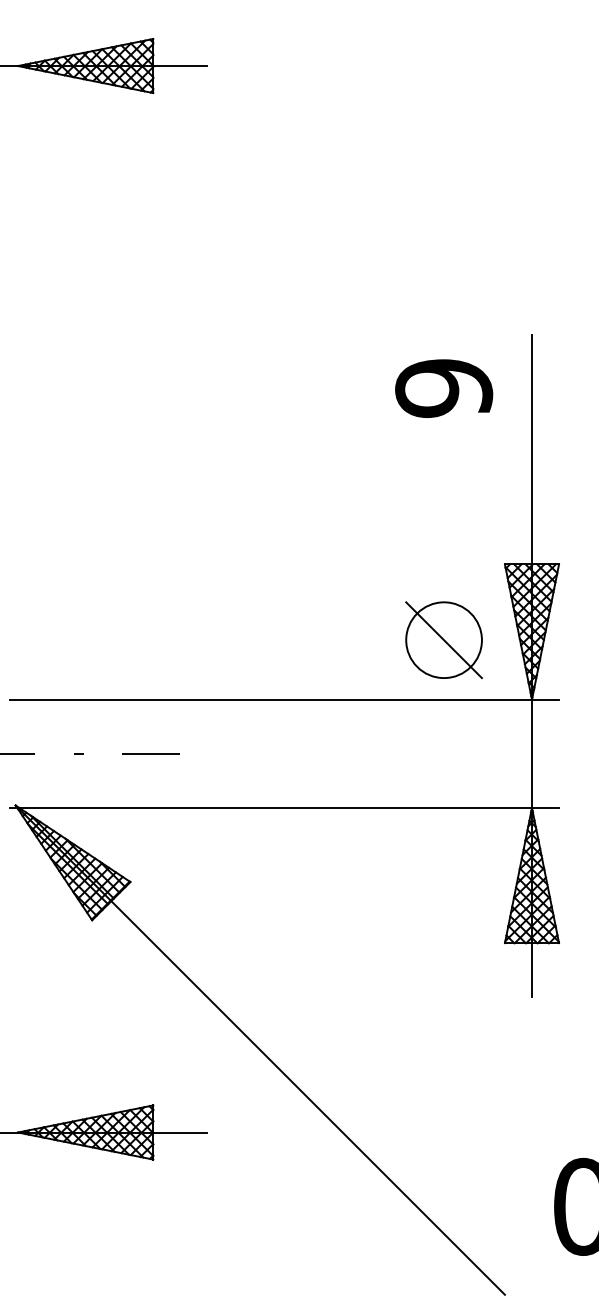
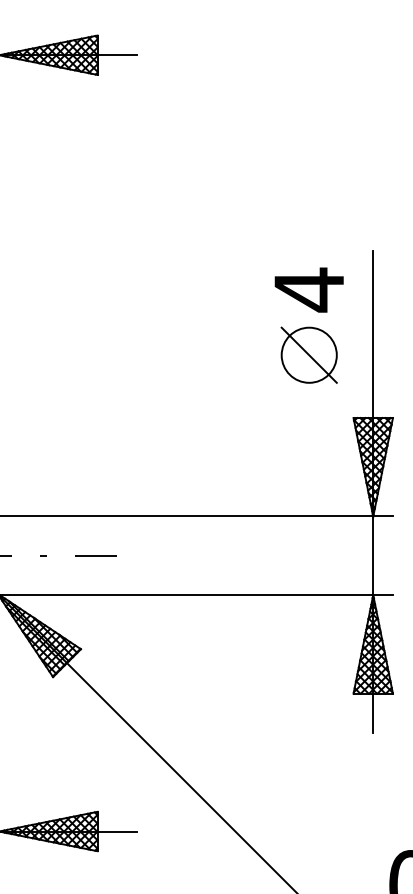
text: (444, 388) -> (309, 289), 9 -> 4
part: (443, 640) -> (308, 355), moved

